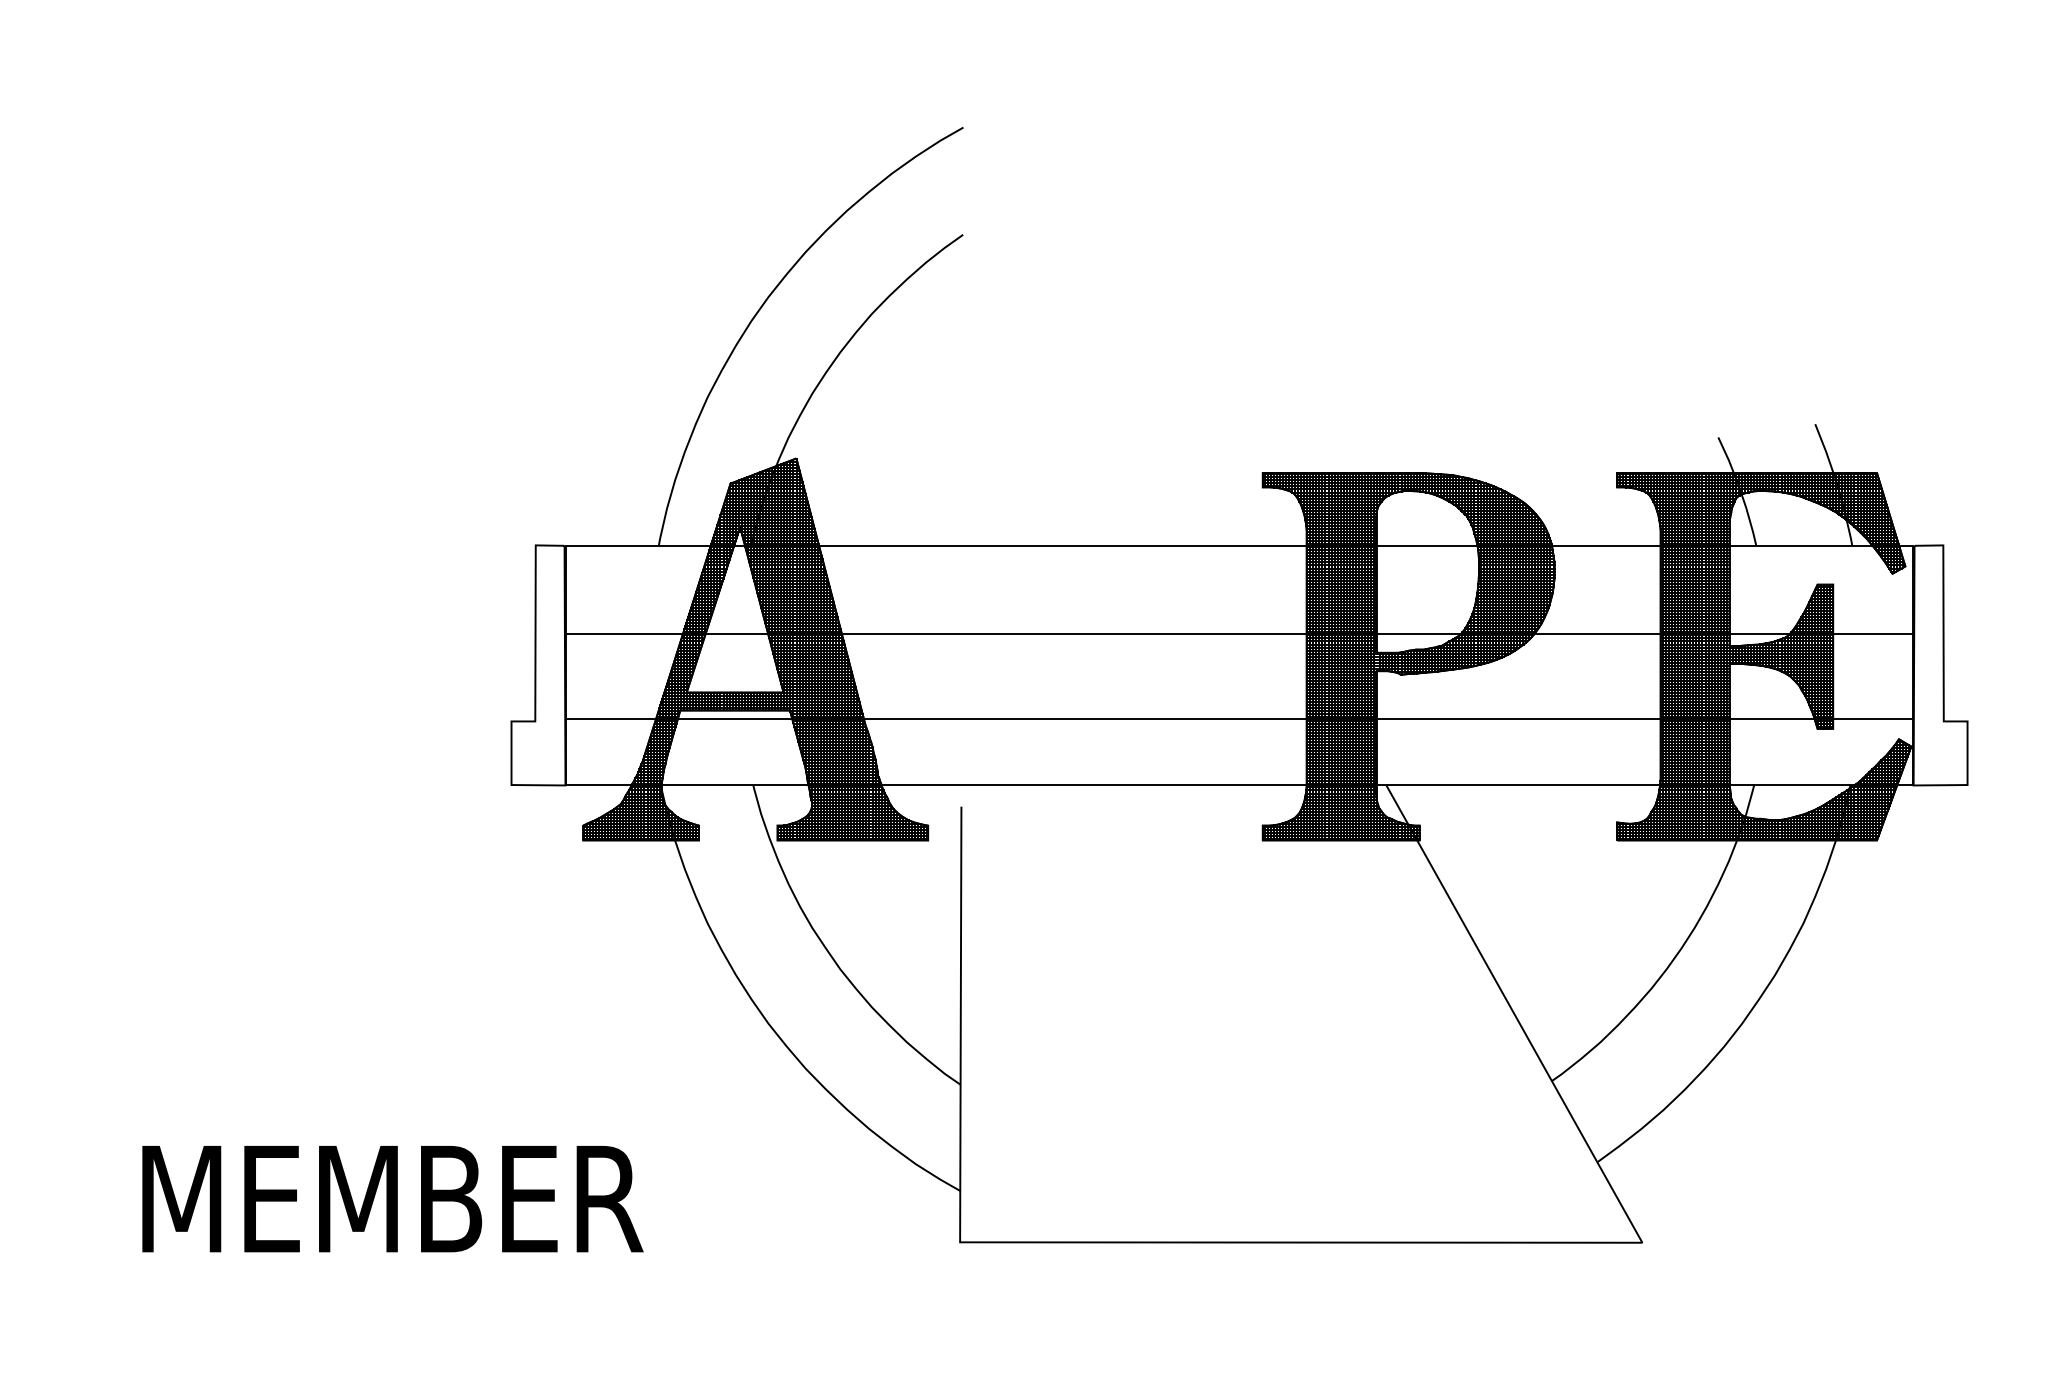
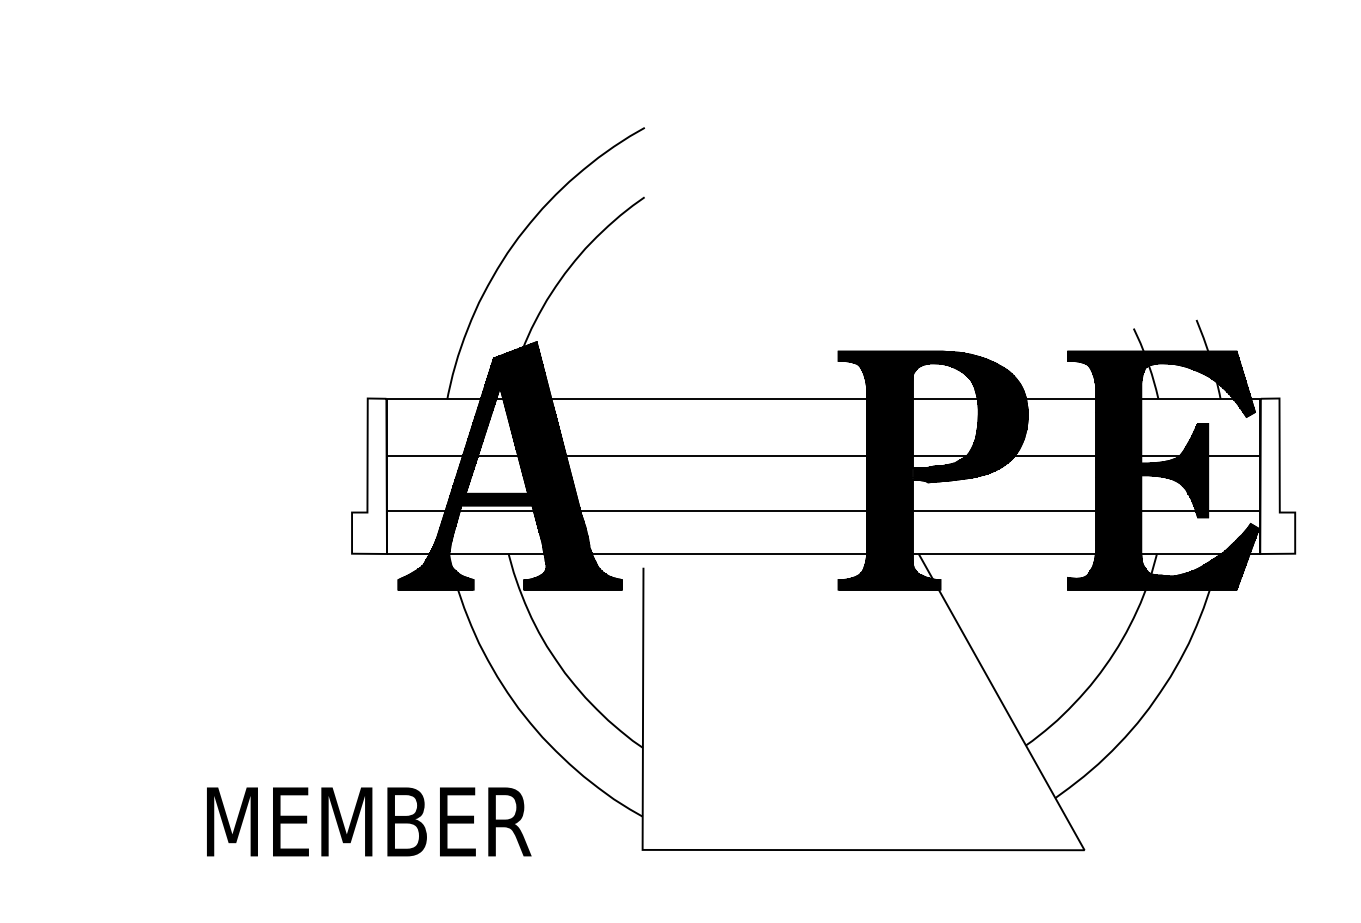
text: (393, 1198) -> (369, 821), moved

